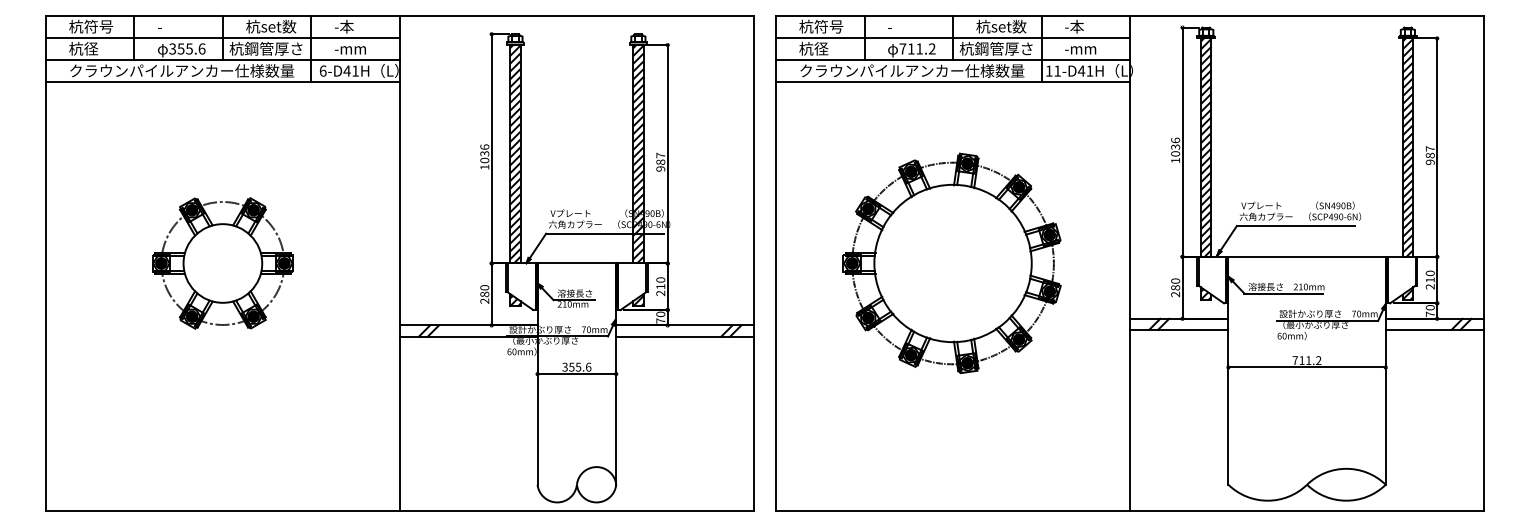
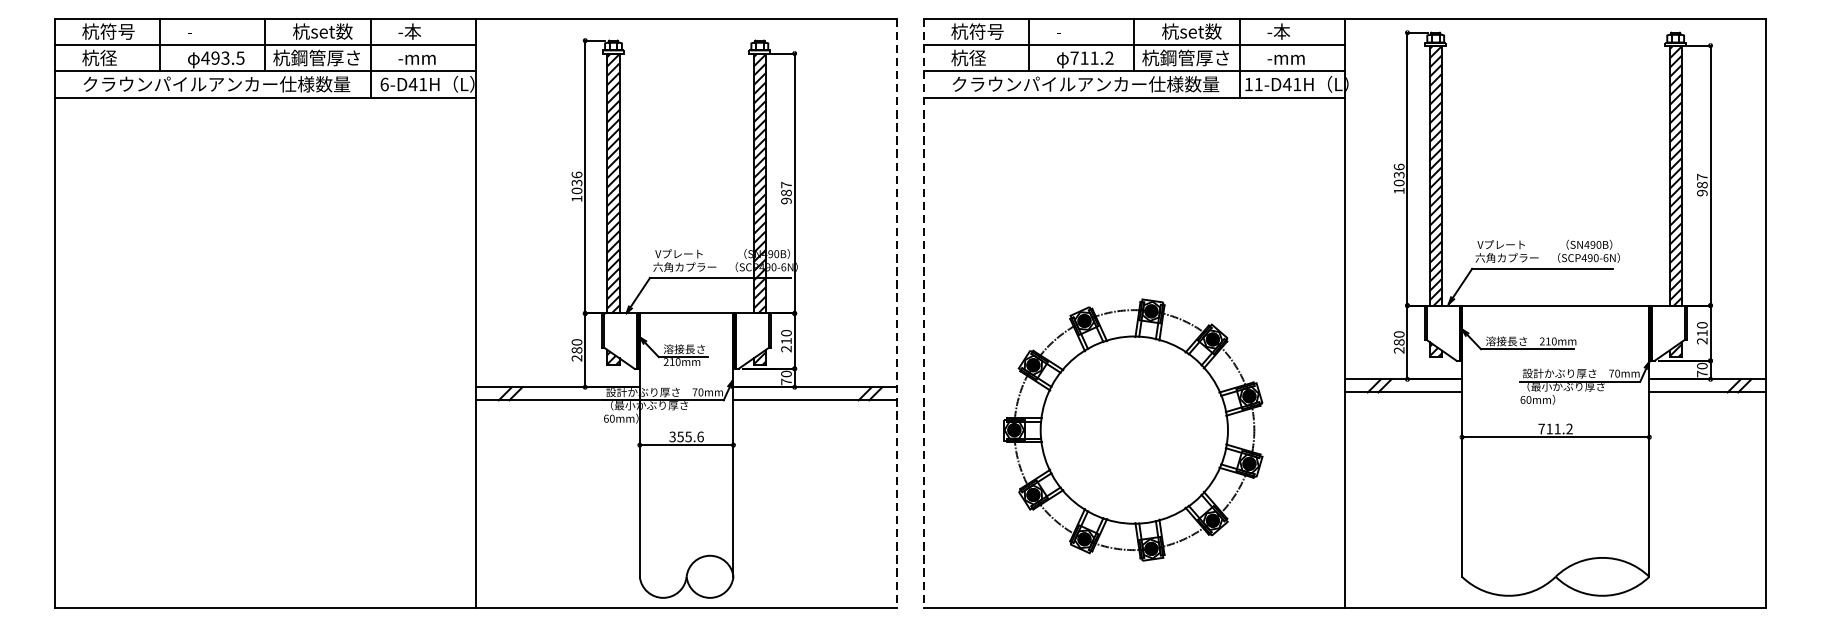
text: (187, 48) -> (223, 57), 355.6 -> 493.5
part: (222, 263) -> (264, 313), removed
line: (753, 263) -> (896, 313), solid -> dashed
line: (776, 263) -> (924, 313), solid -> dashed
part: (951, 263) -> (1132, 430), moved

